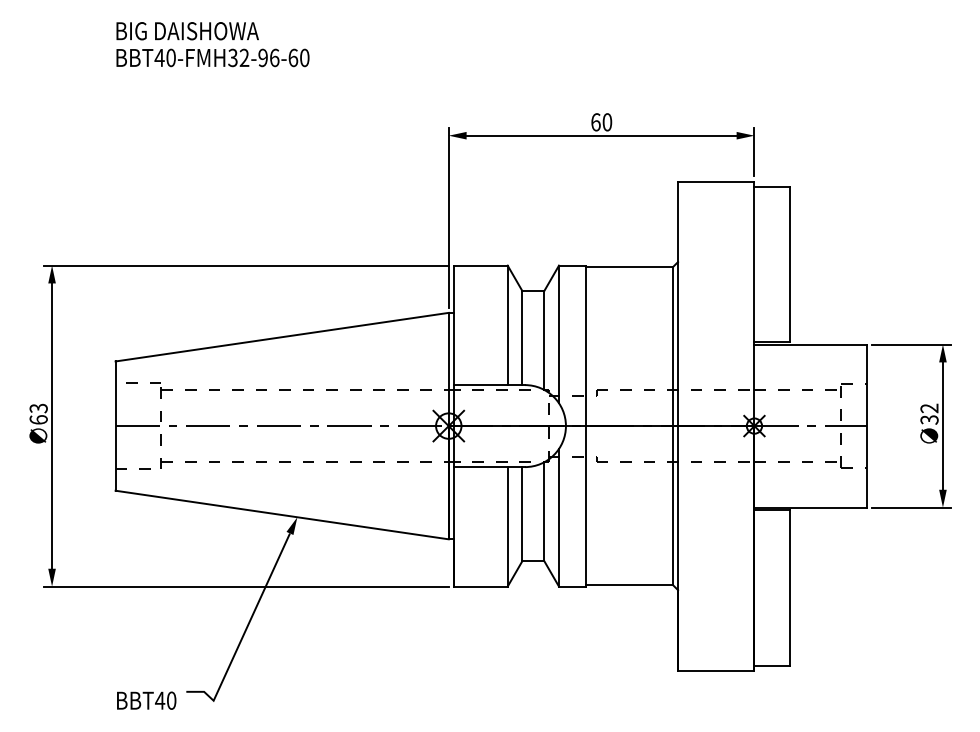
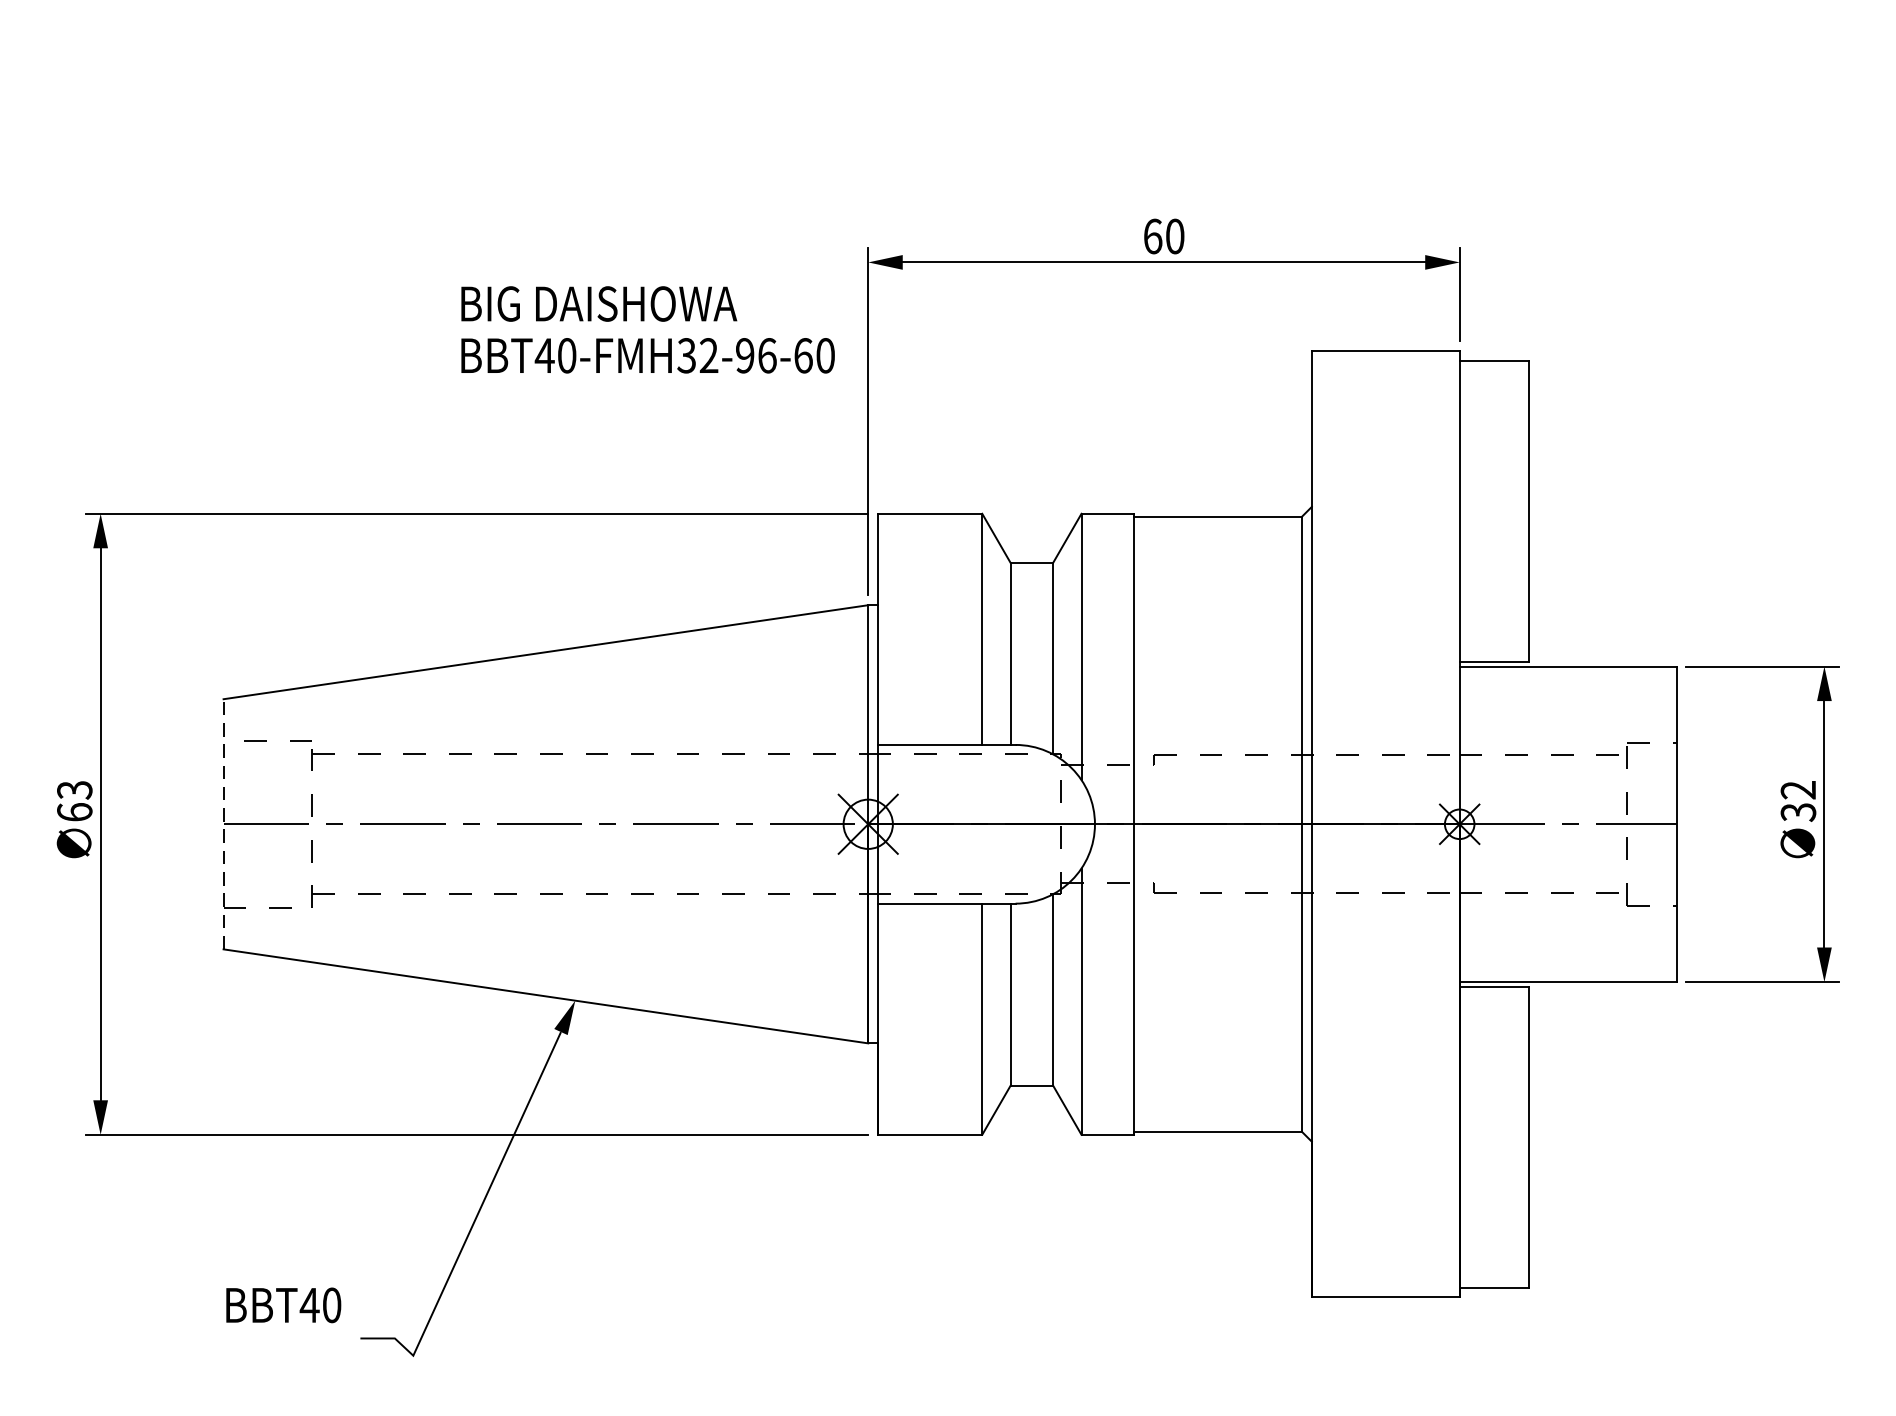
text: (212, 44) -> (647, 329), moved
line: (115, 426) -> (223, 825), solid -> dashed
text: (146, 700) -> (283, 1304), moved

